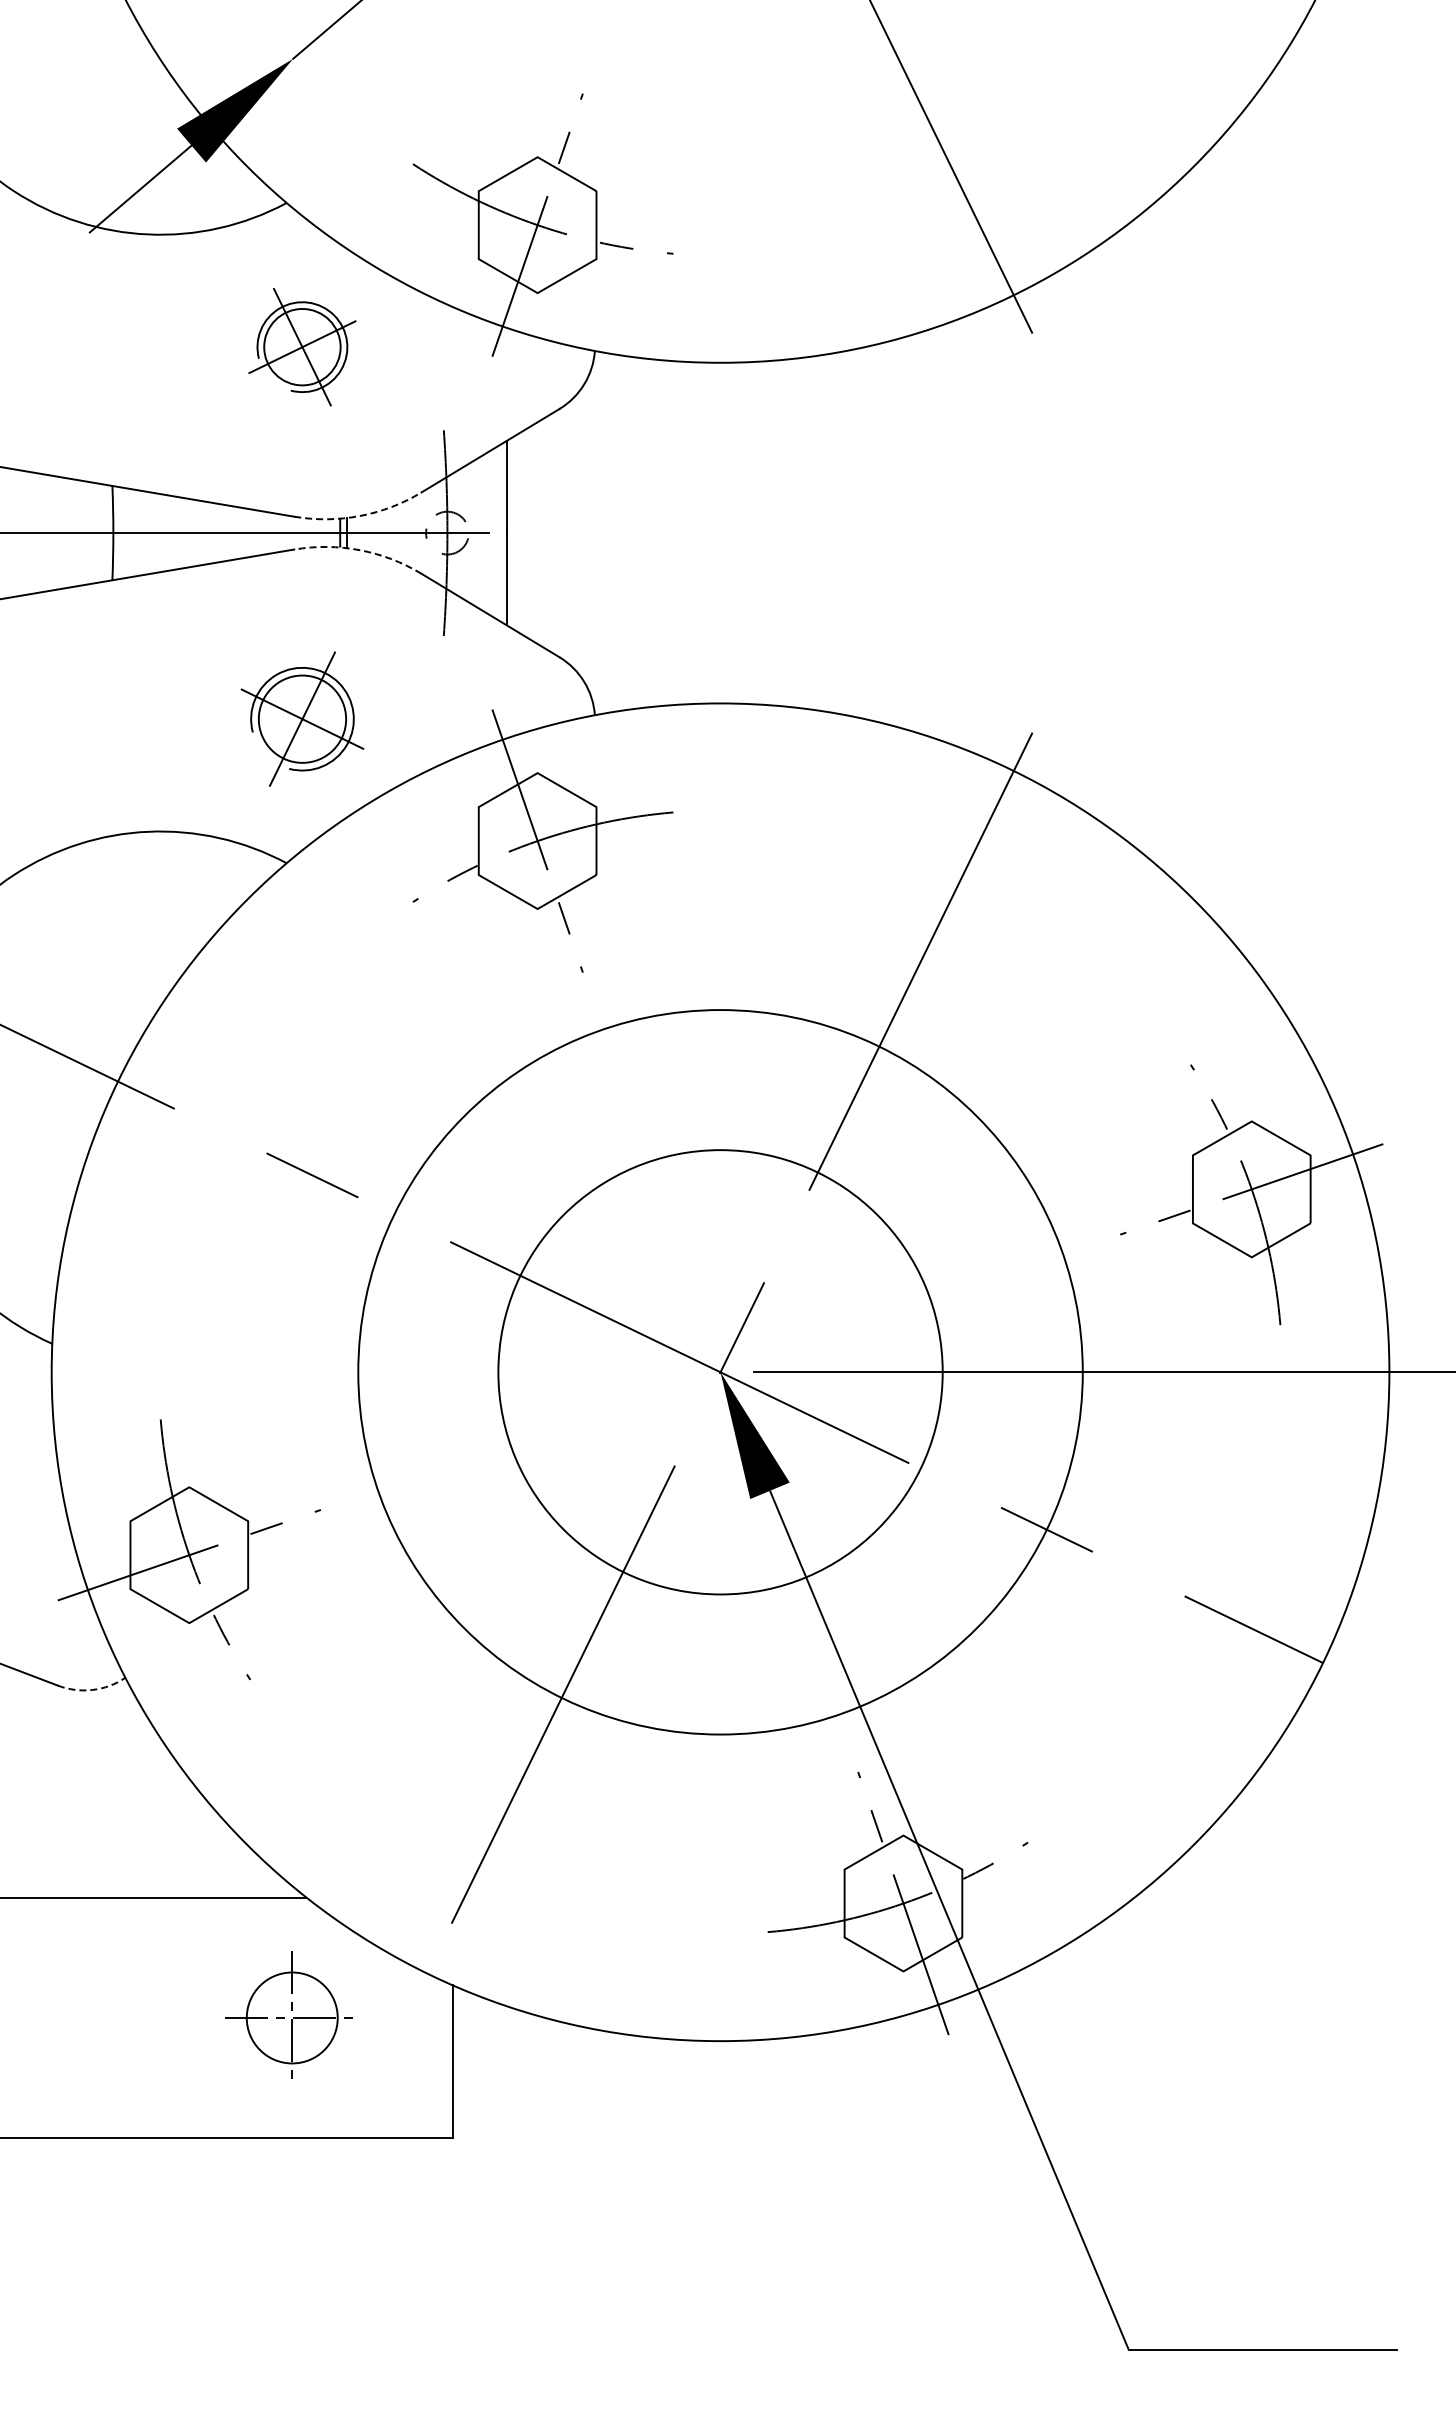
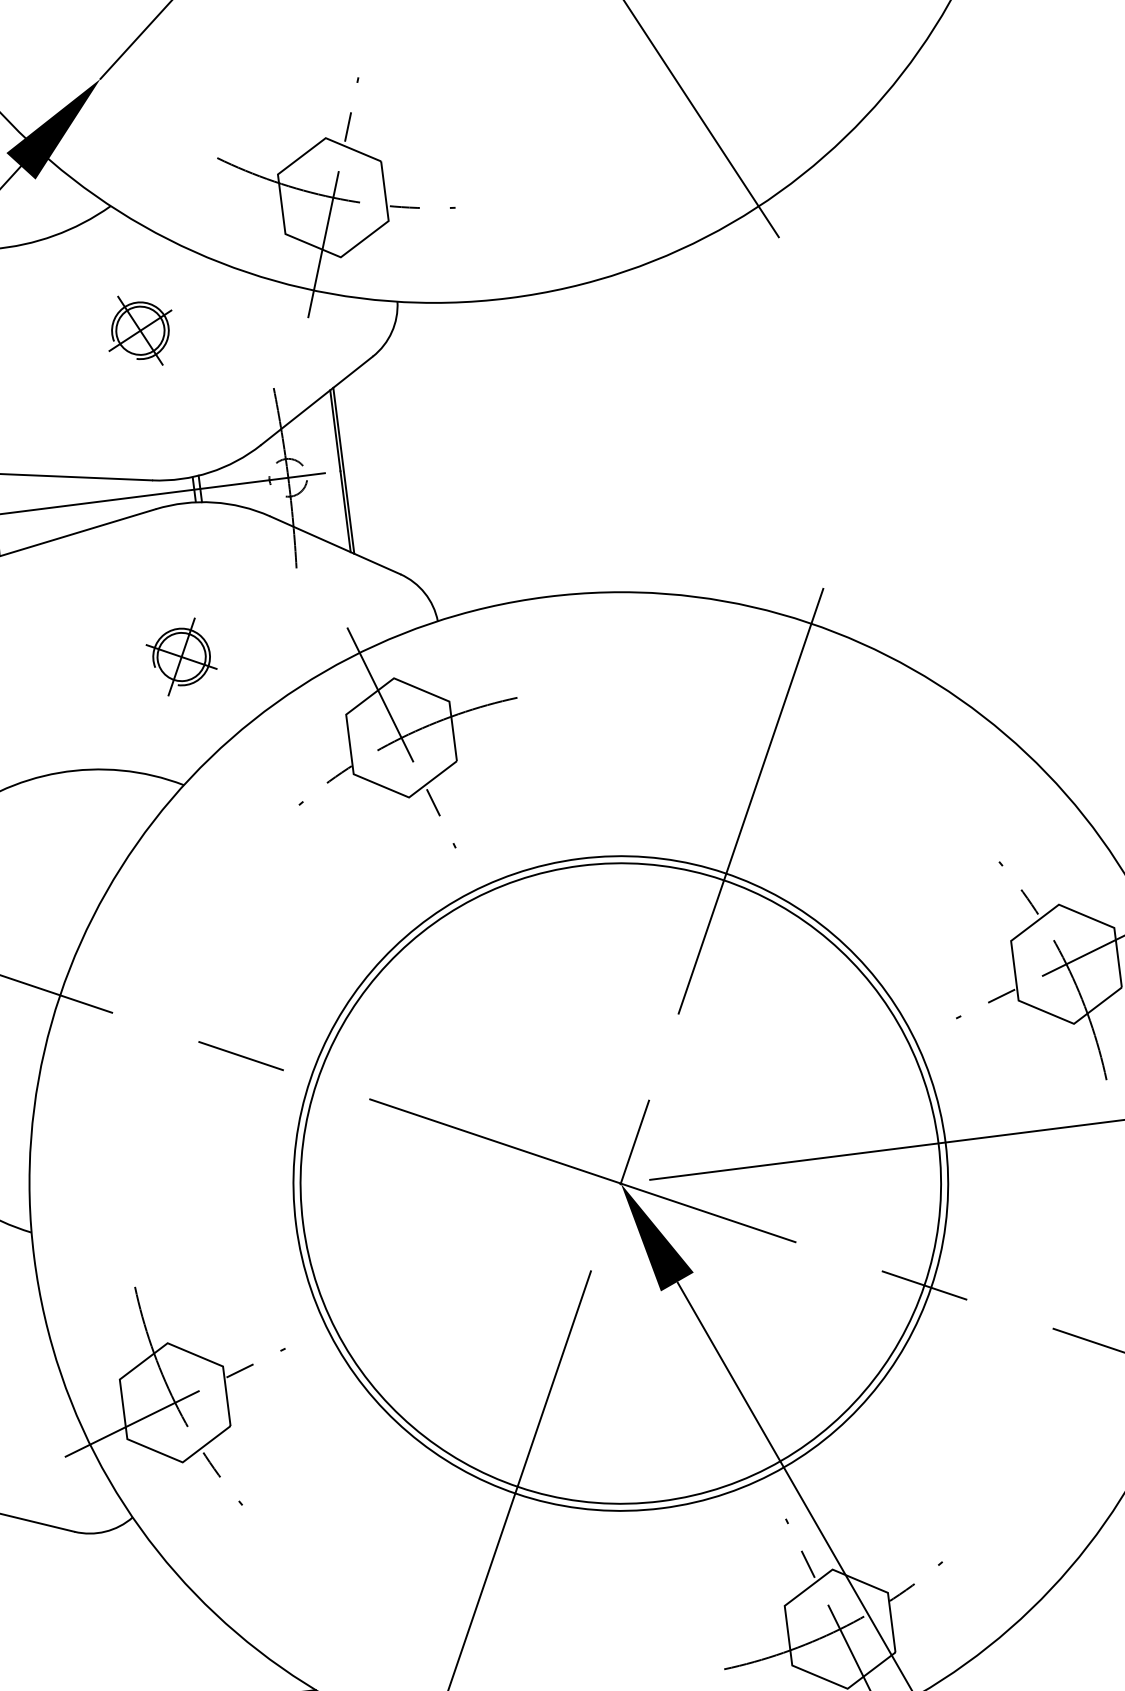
part: (301, 346) -> (139, 330), size x0.71
arc: (360, 516) -> (210, 472), dashed -> solid
line: (510, 532) -> (343, 470), added
arc: (360, 550) -> (214, 502), dashed -> solid
part: (301, 718) -> (180, 656), size x0.62
circle: (720, 1372) -> (620, 1183), size x1.67
arc: (92, 1689) -> (105, 1531), dashed -> solid

